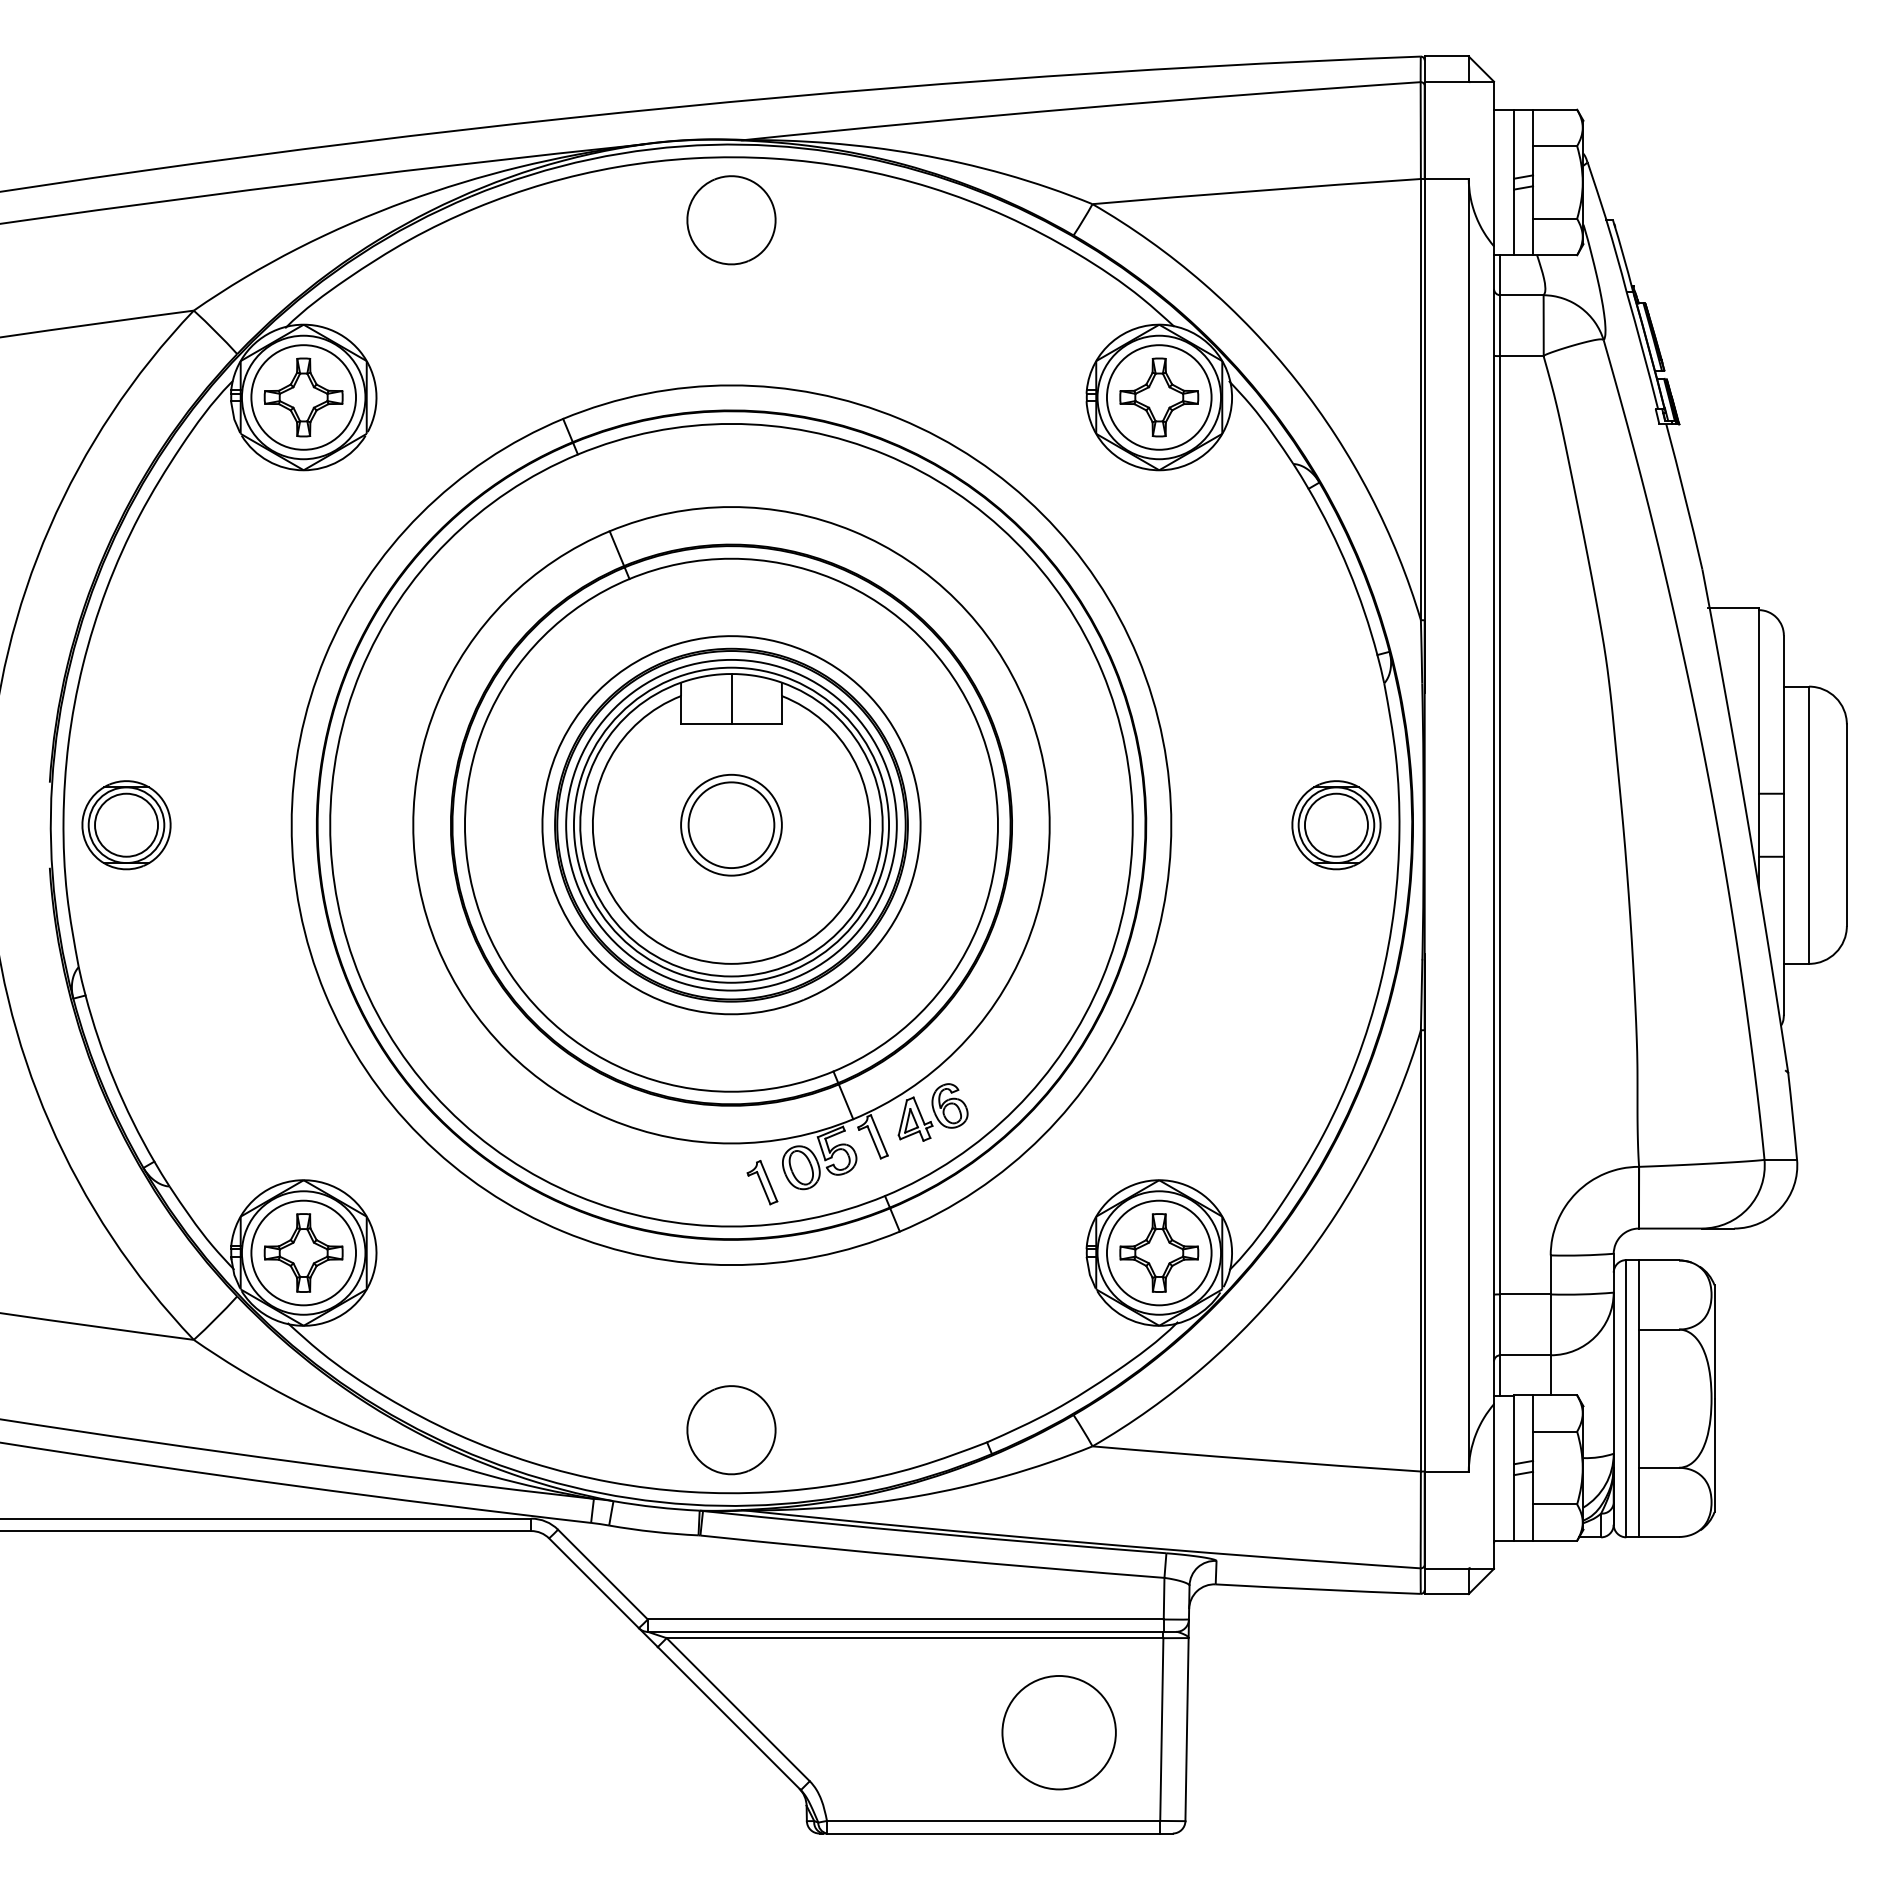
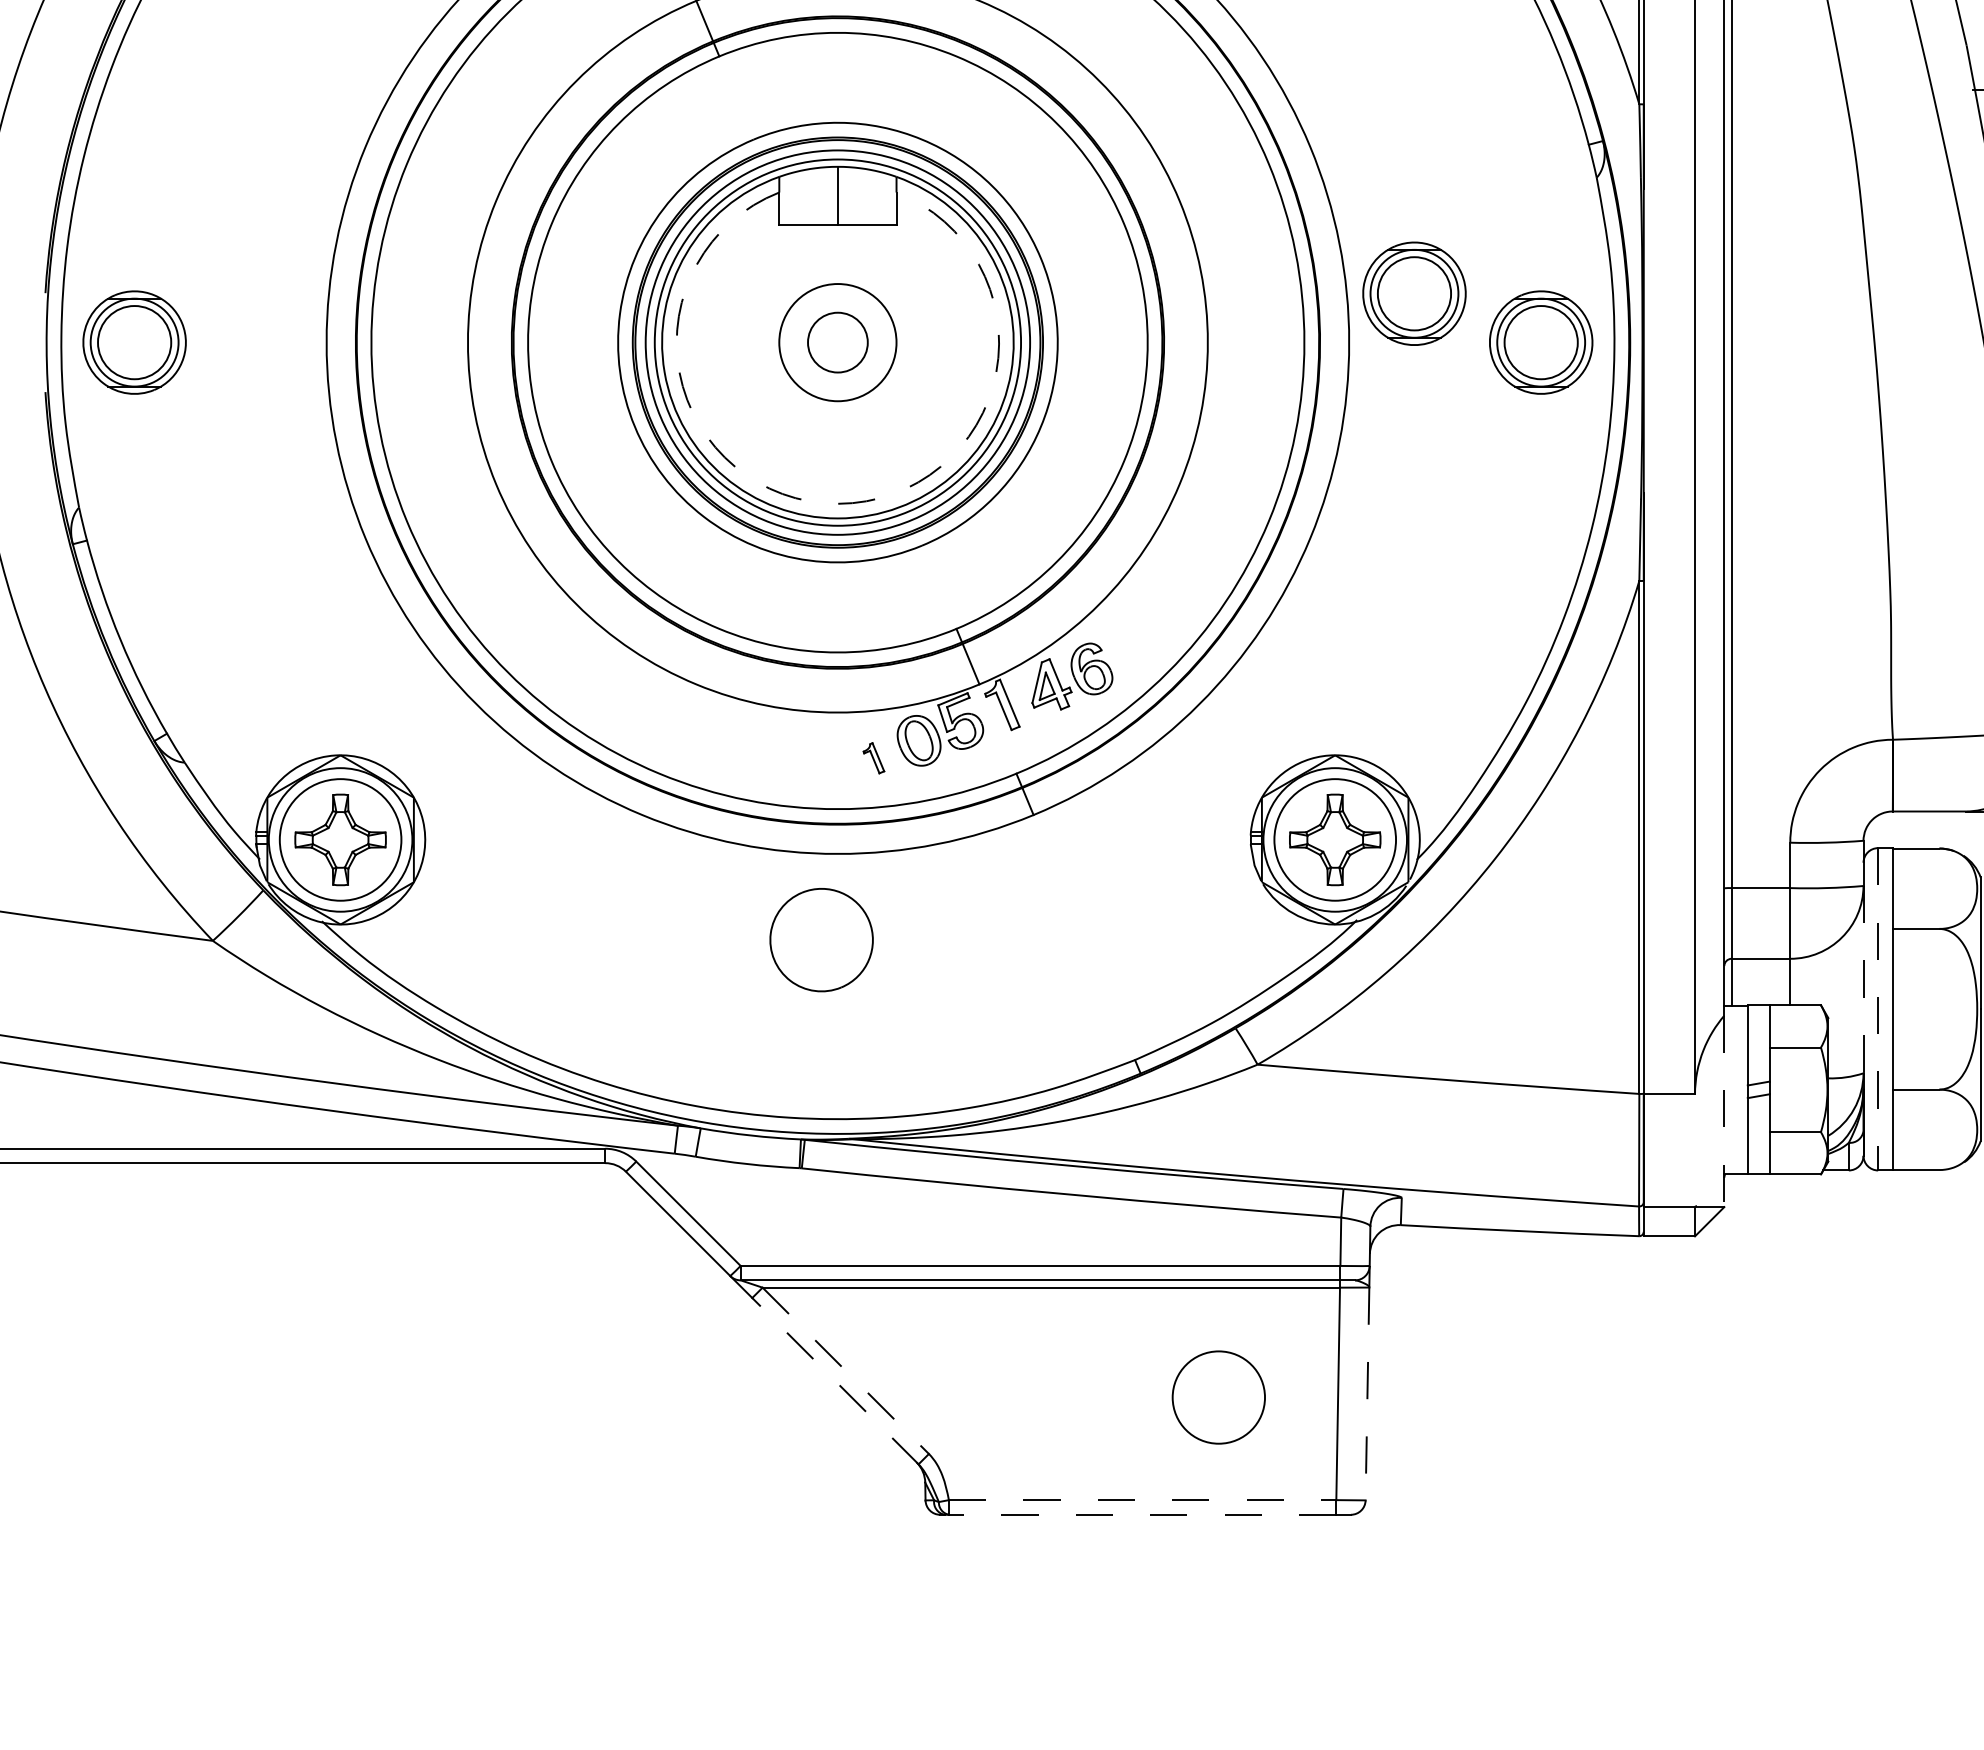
part: (1227, 783) -> (1414, 294), added
circle: (731, 825) -> (837, 342), size x0.6
arc: (731, 963) -> (837, 503), solid -> dashed
part: (762, 1182) -> (873, 757), size x0.6
line: (1613, 1373) -> (1863, 979), solid -> dashed
line: (1626, 1398) -> (1878, 1009), solid -> dashed
part: (731, 1430) -> (821, 940), moved
line: (1494, 1487) -> (1724, 1112), solid -> dashed
line: (738, 1710) -> (846, 1371), solid -> dashed
line: (729, 1718) -> (835, 1381), solid -> dashed
line: (1187, 1729) -> (1368, 1393), solid -> dashed
circle: (1058, 1732) -> (1218, 1397), size x0.7
line: (993, 1820) -> (1142, 1499), solid -> dashed
line: (993, 1833) -> (1142, 1514), solid -> dashed

